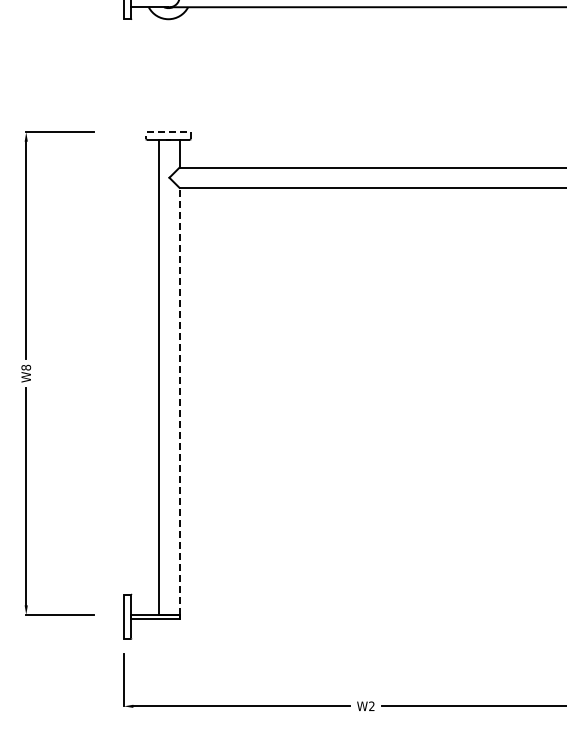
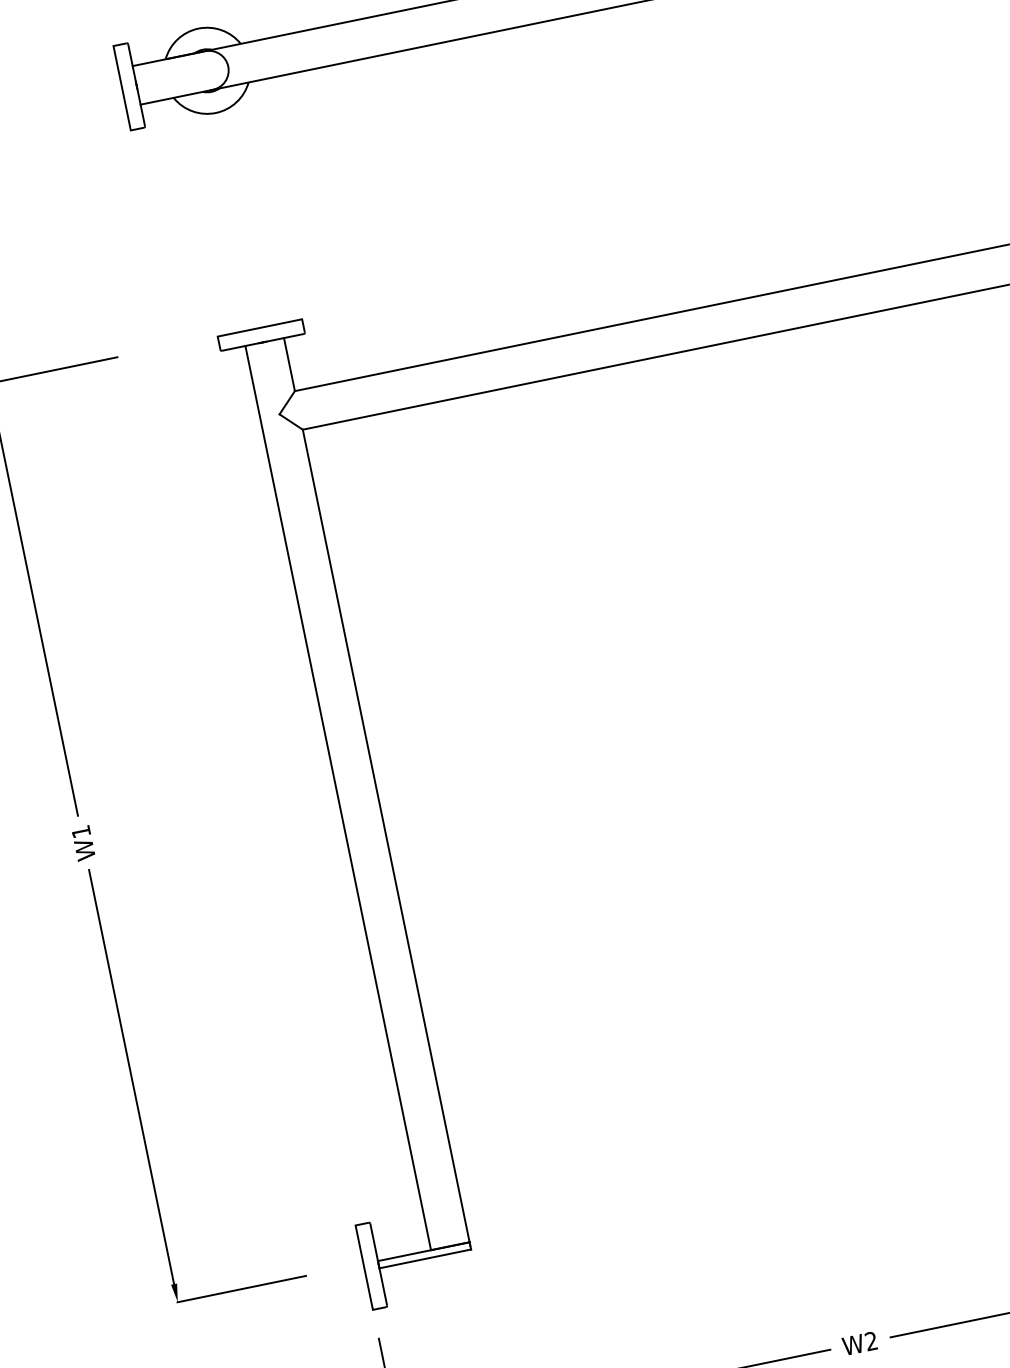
line: (168, 132) -> (260, 328), dashed -> solid
text: (26, 367) -> (81, 831), W8 -> W1
line: (179, 400) -> (385, 834), dashed -> solid

